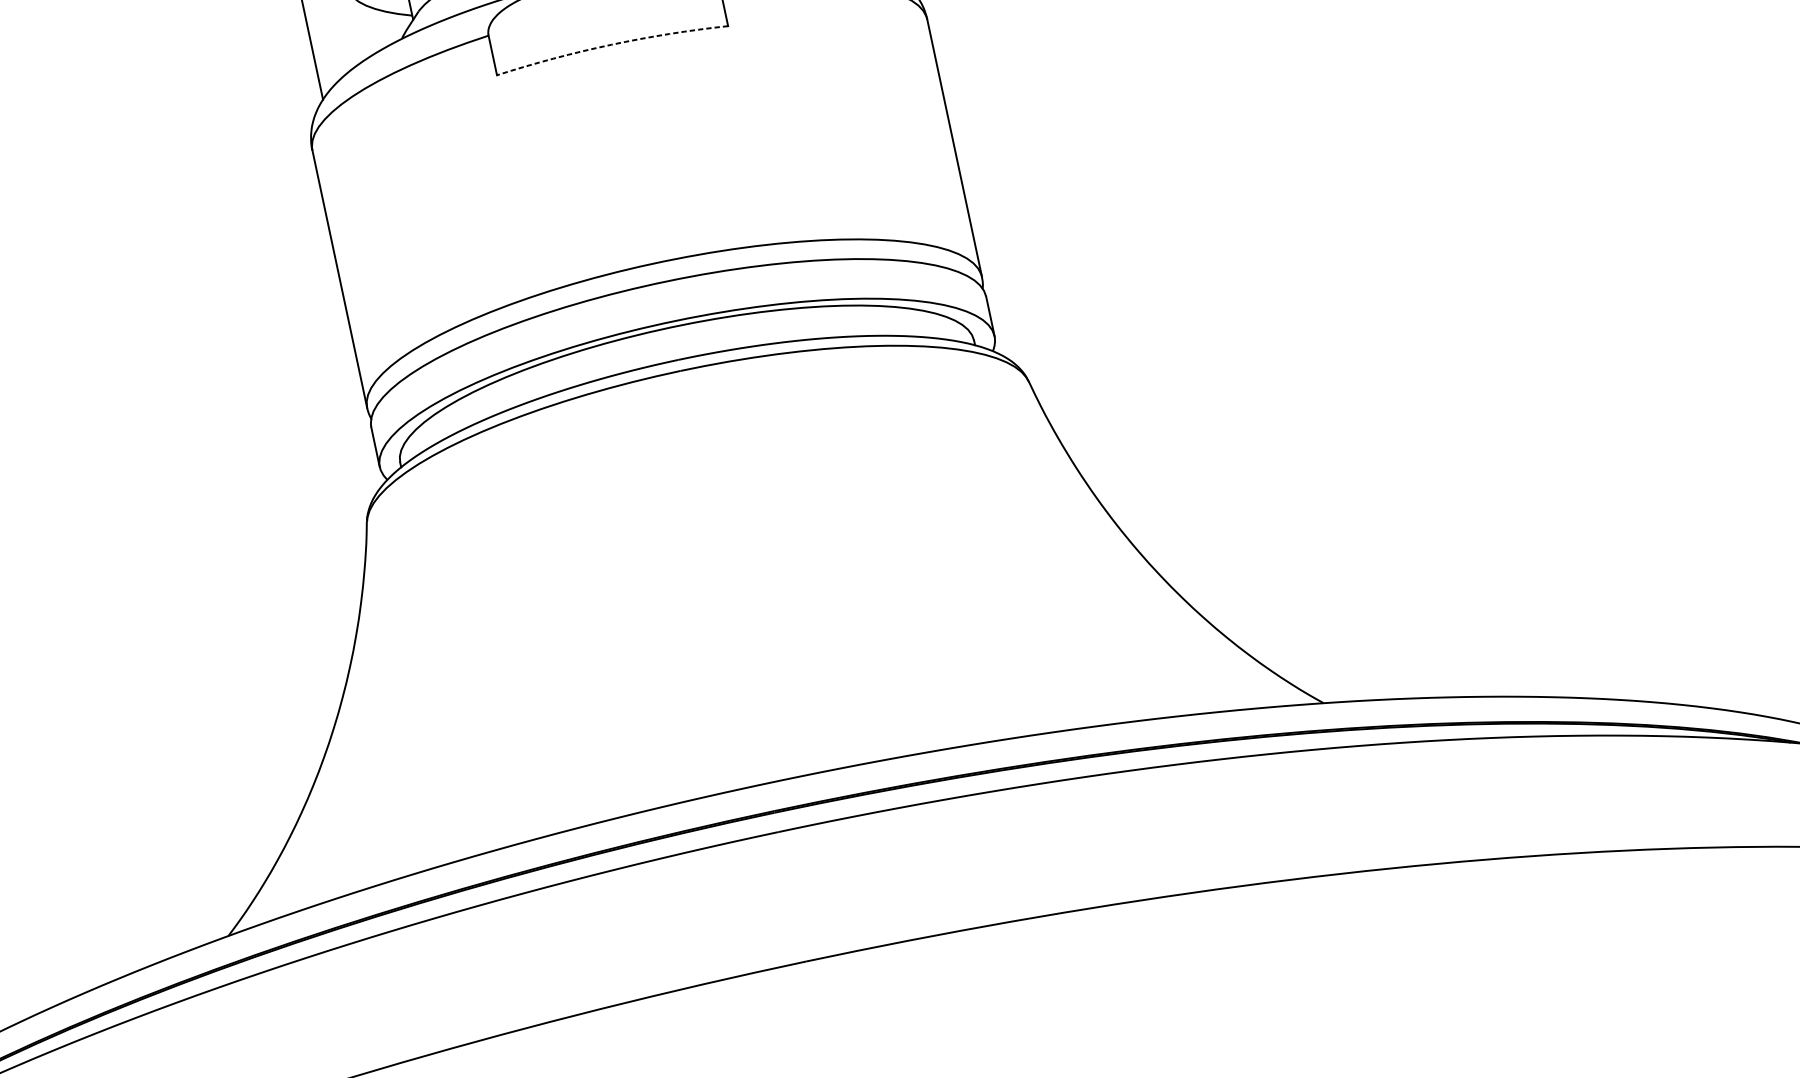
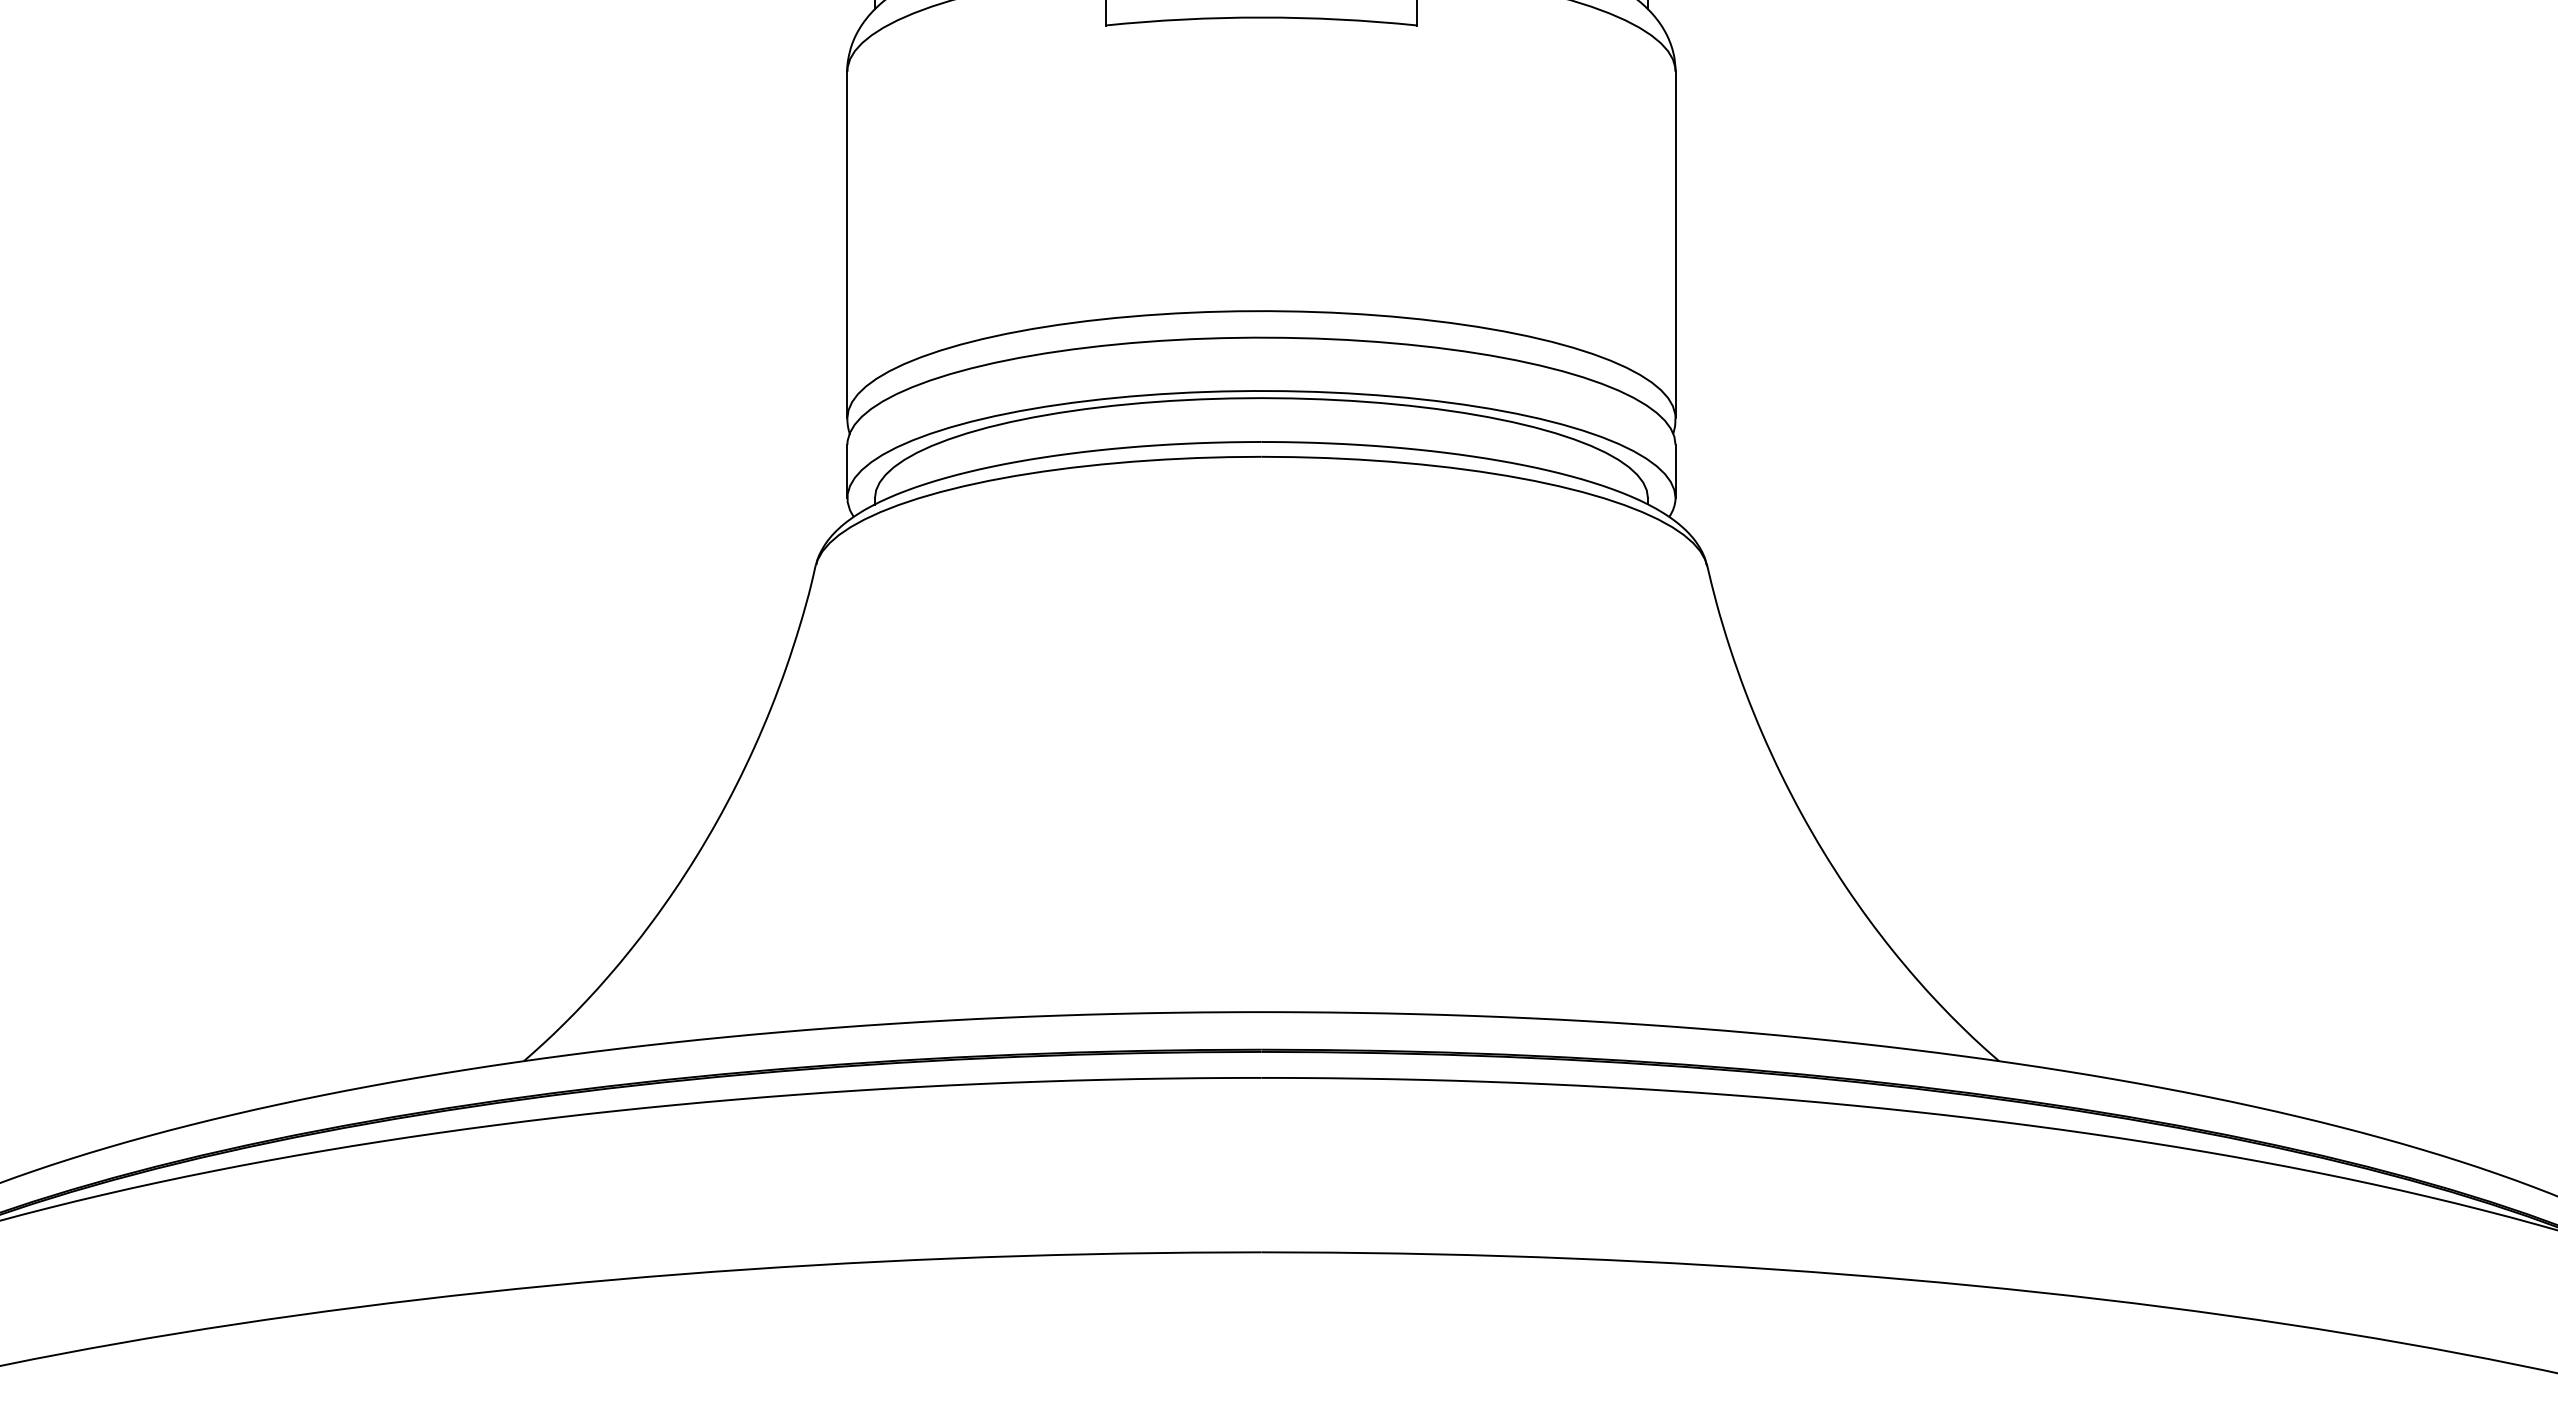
arc: (611, 44) -> (1261, 17), dashed -> solid

